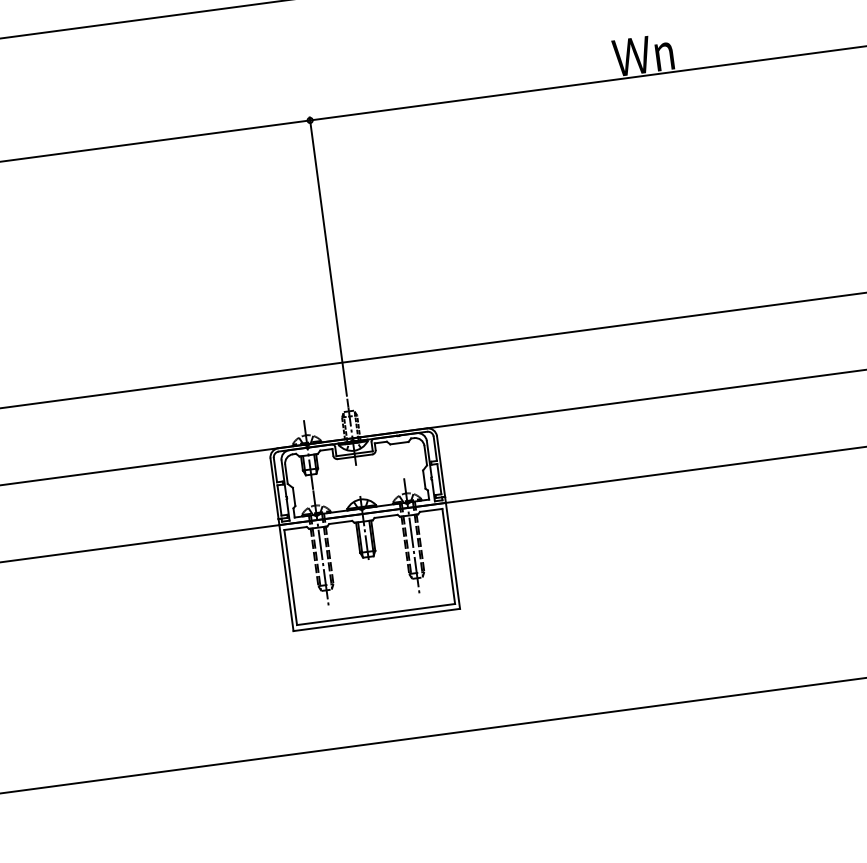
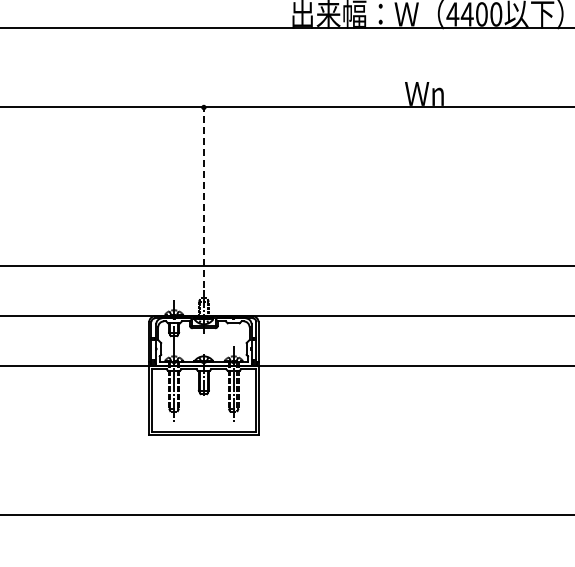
line: (327, 256) -> (203, 196), solid -> dashed

